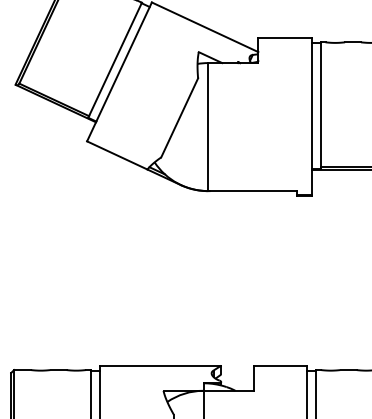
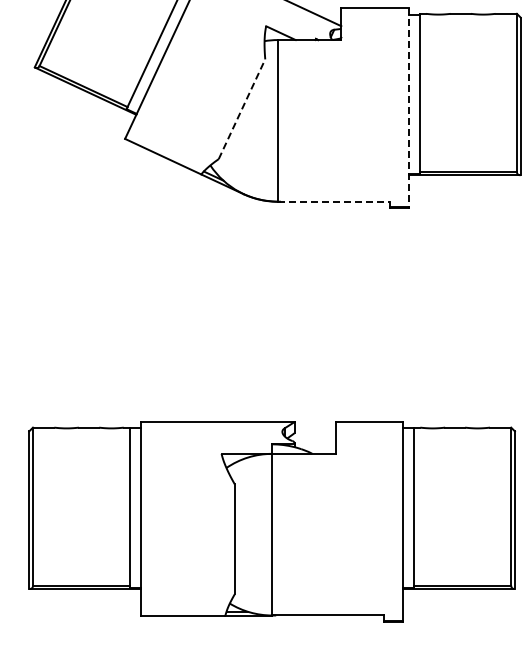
line: (180, 117) -> (242, 108), solid -> dashed
line: (311, 117) -> (408, 108), solid -> dashed
line: (252, 190) -> (334, 201), solid -> dashed

